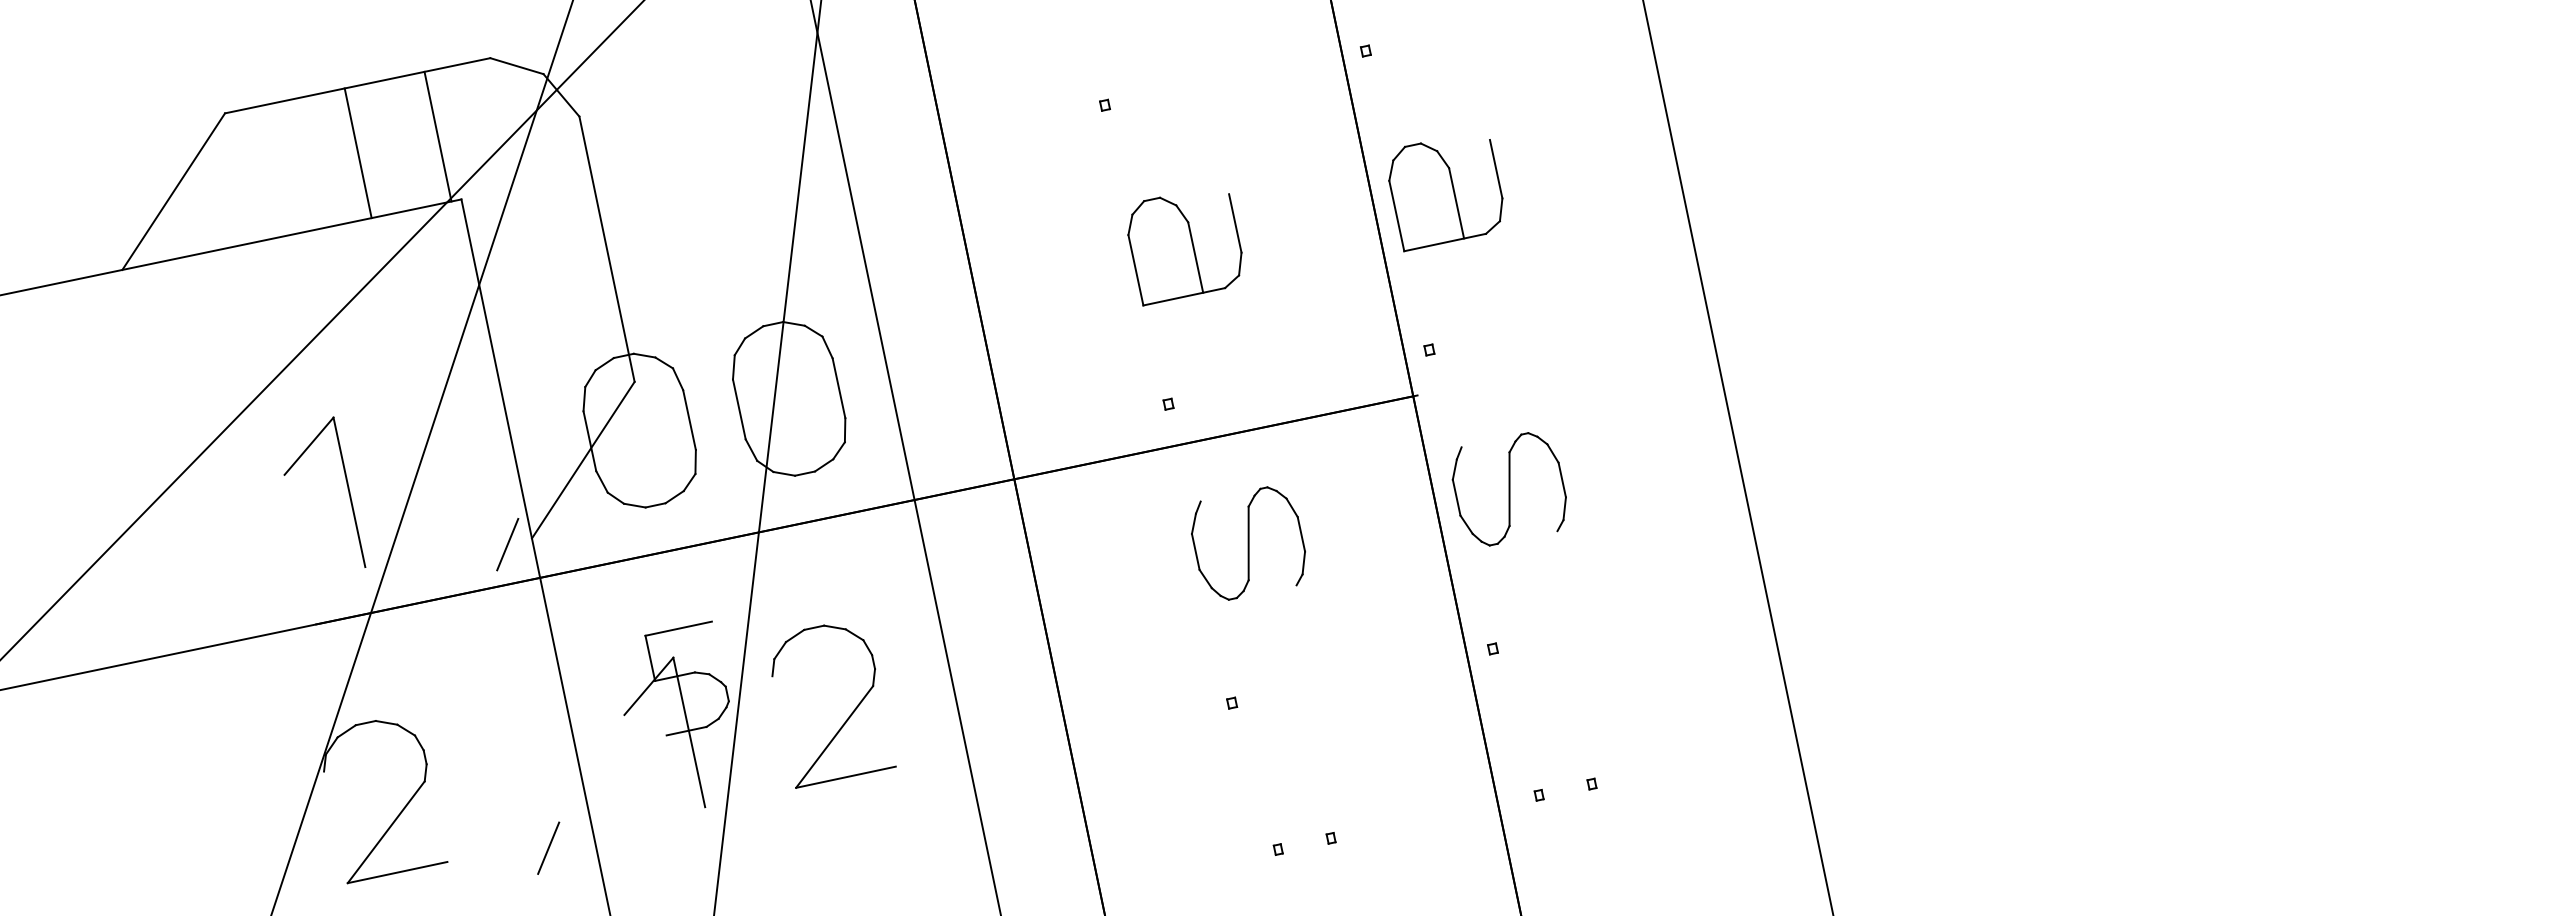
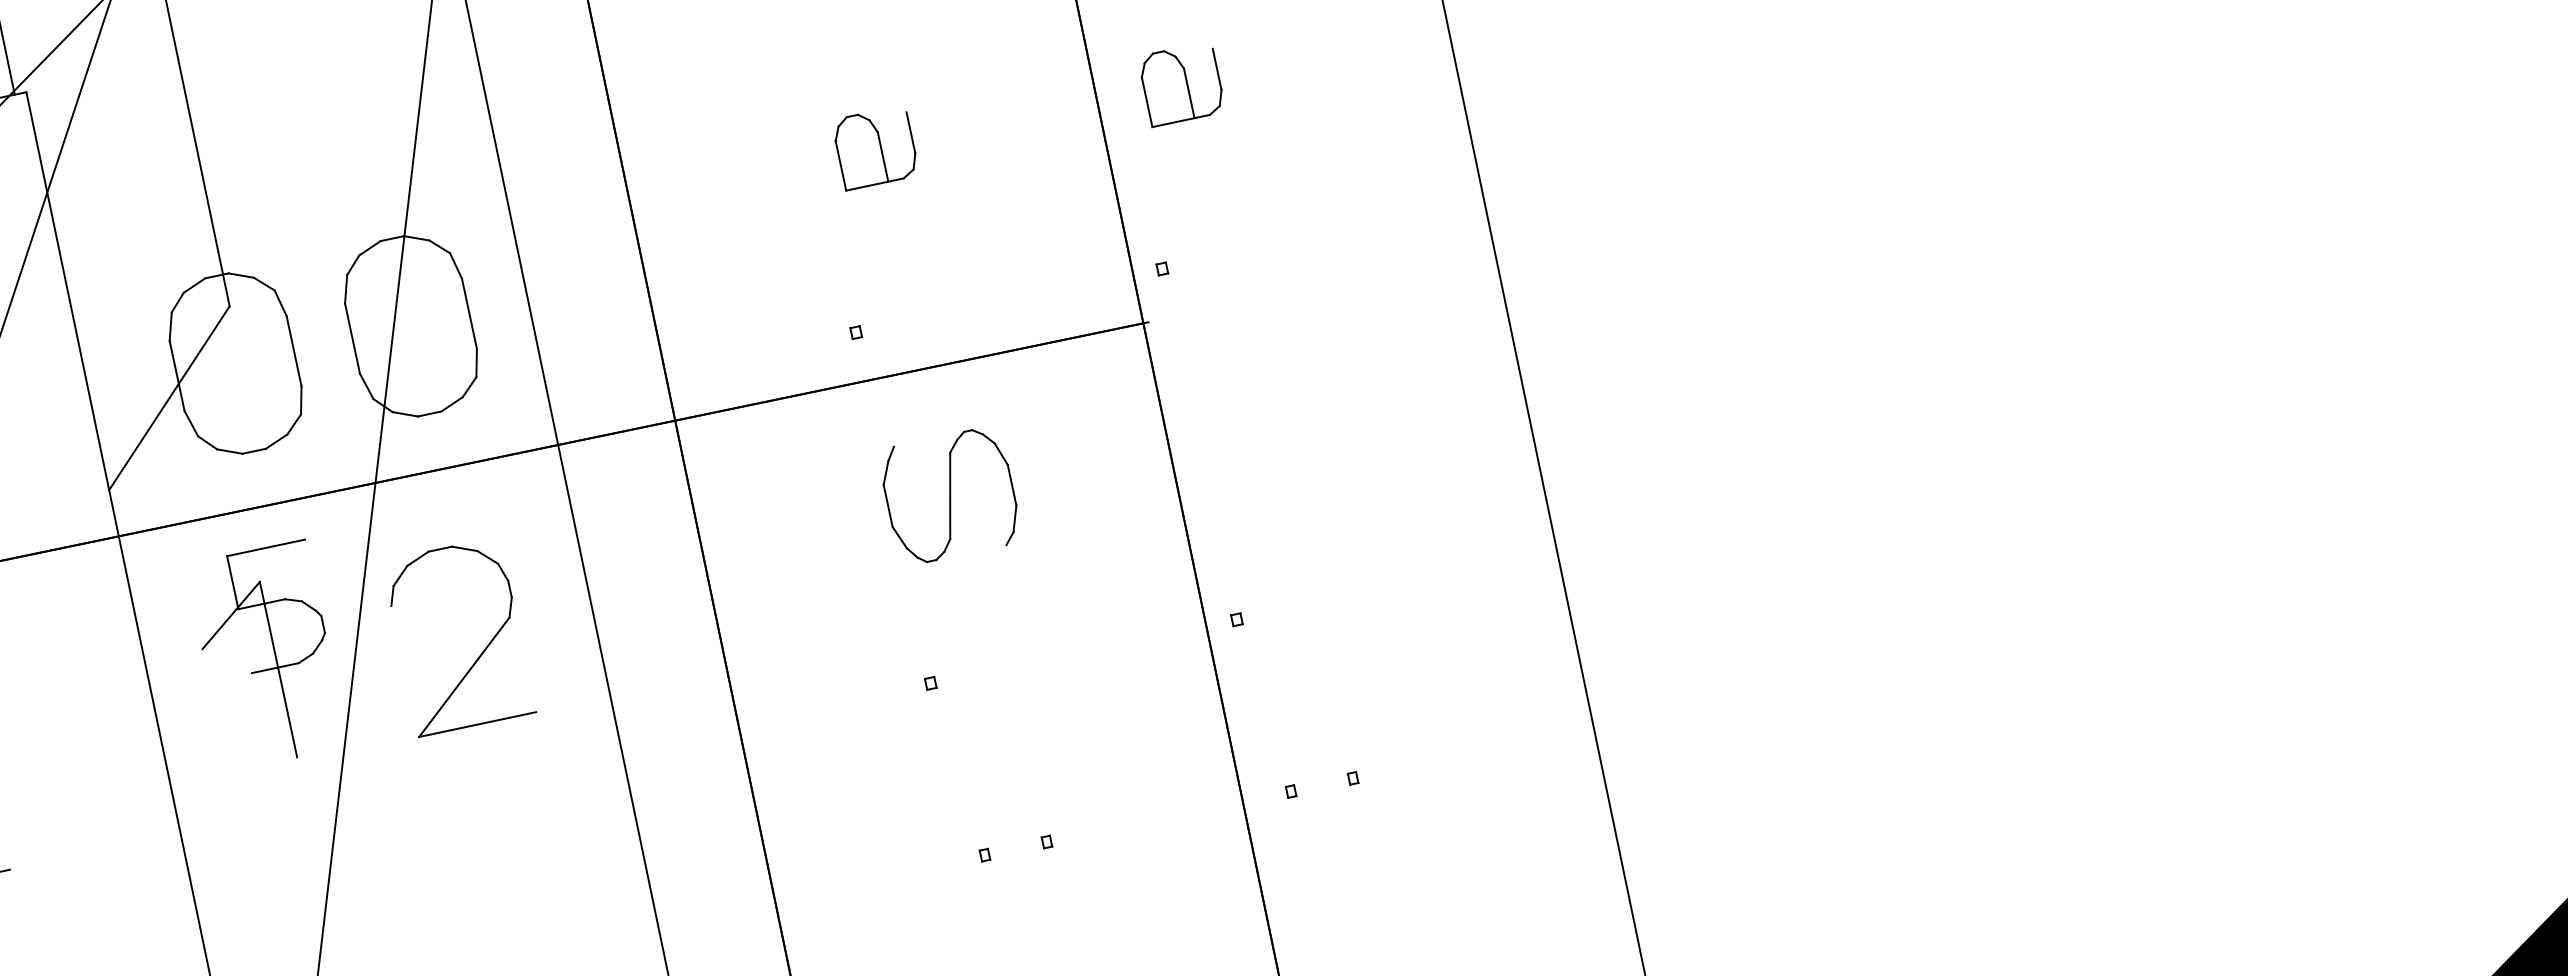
part: (1445, 195) -> (1181, 87), size x0.6
part: (1184, 249) -> (874, 151), size x0.6
part: (1508, 489) -> (1255, 432), removed
line: (507, 544) -> (80, 497), removed
part: (683, 711) -> (271, 645), moved
part: (848, 716) -> (480, 653), moved
line: (548, 847) -> (128, 852), removed

